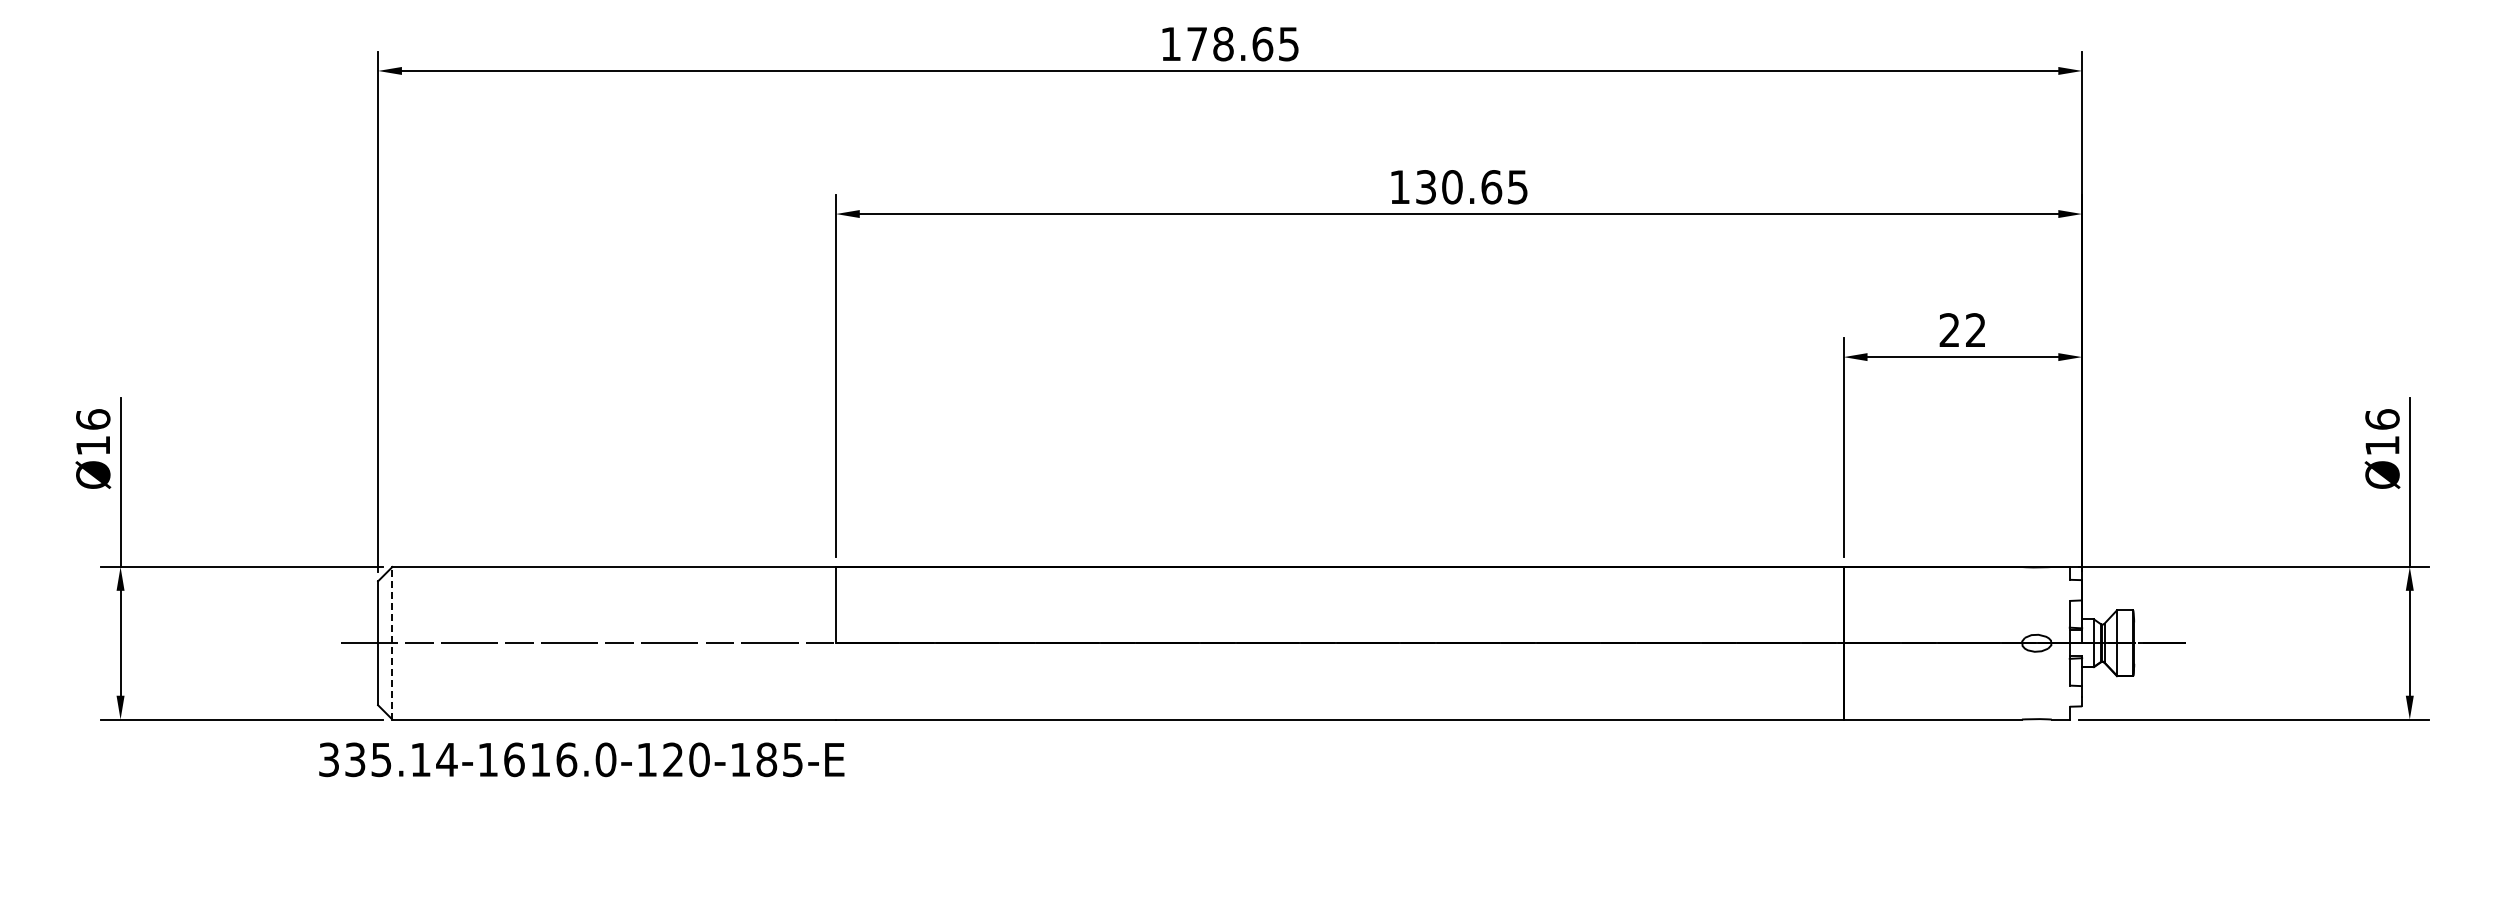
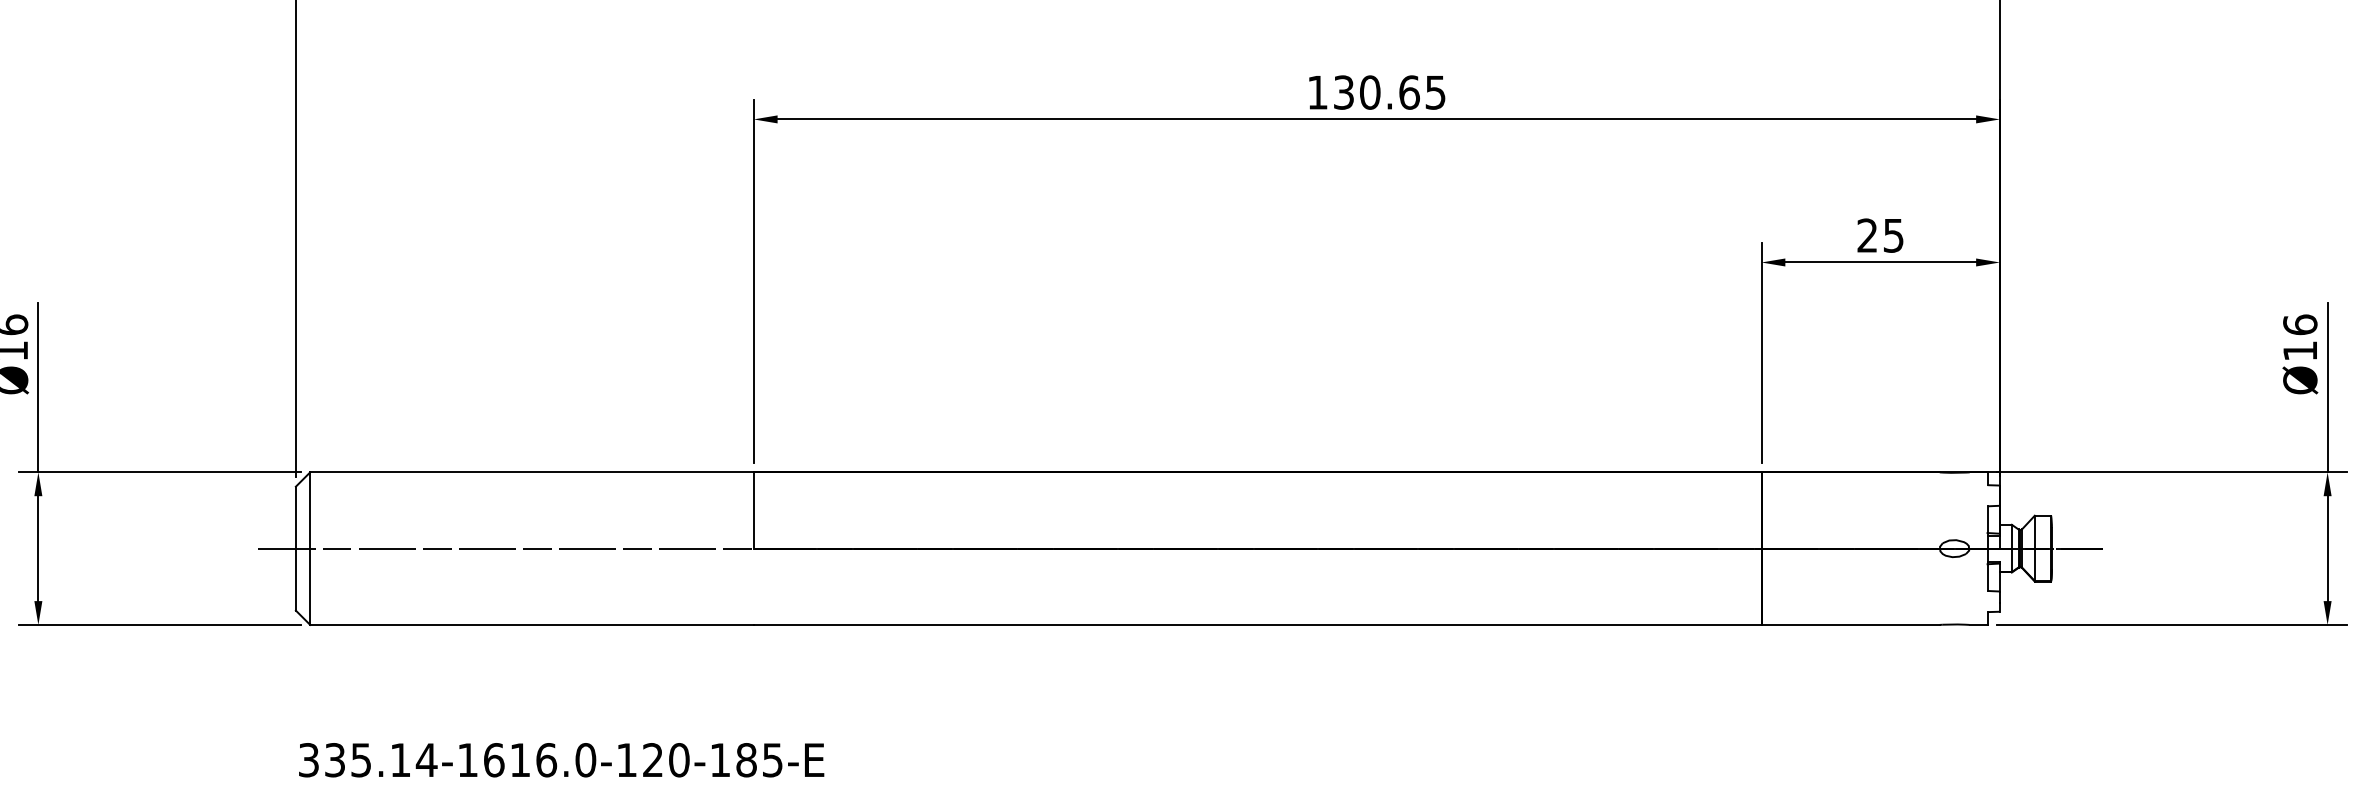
text: (1975, 330) -> (1893, 235), 22 -> 25
line: (392, 642) -> (310, 547), dashed -> solid
text: (581, 759) -> (561, 759), moved

